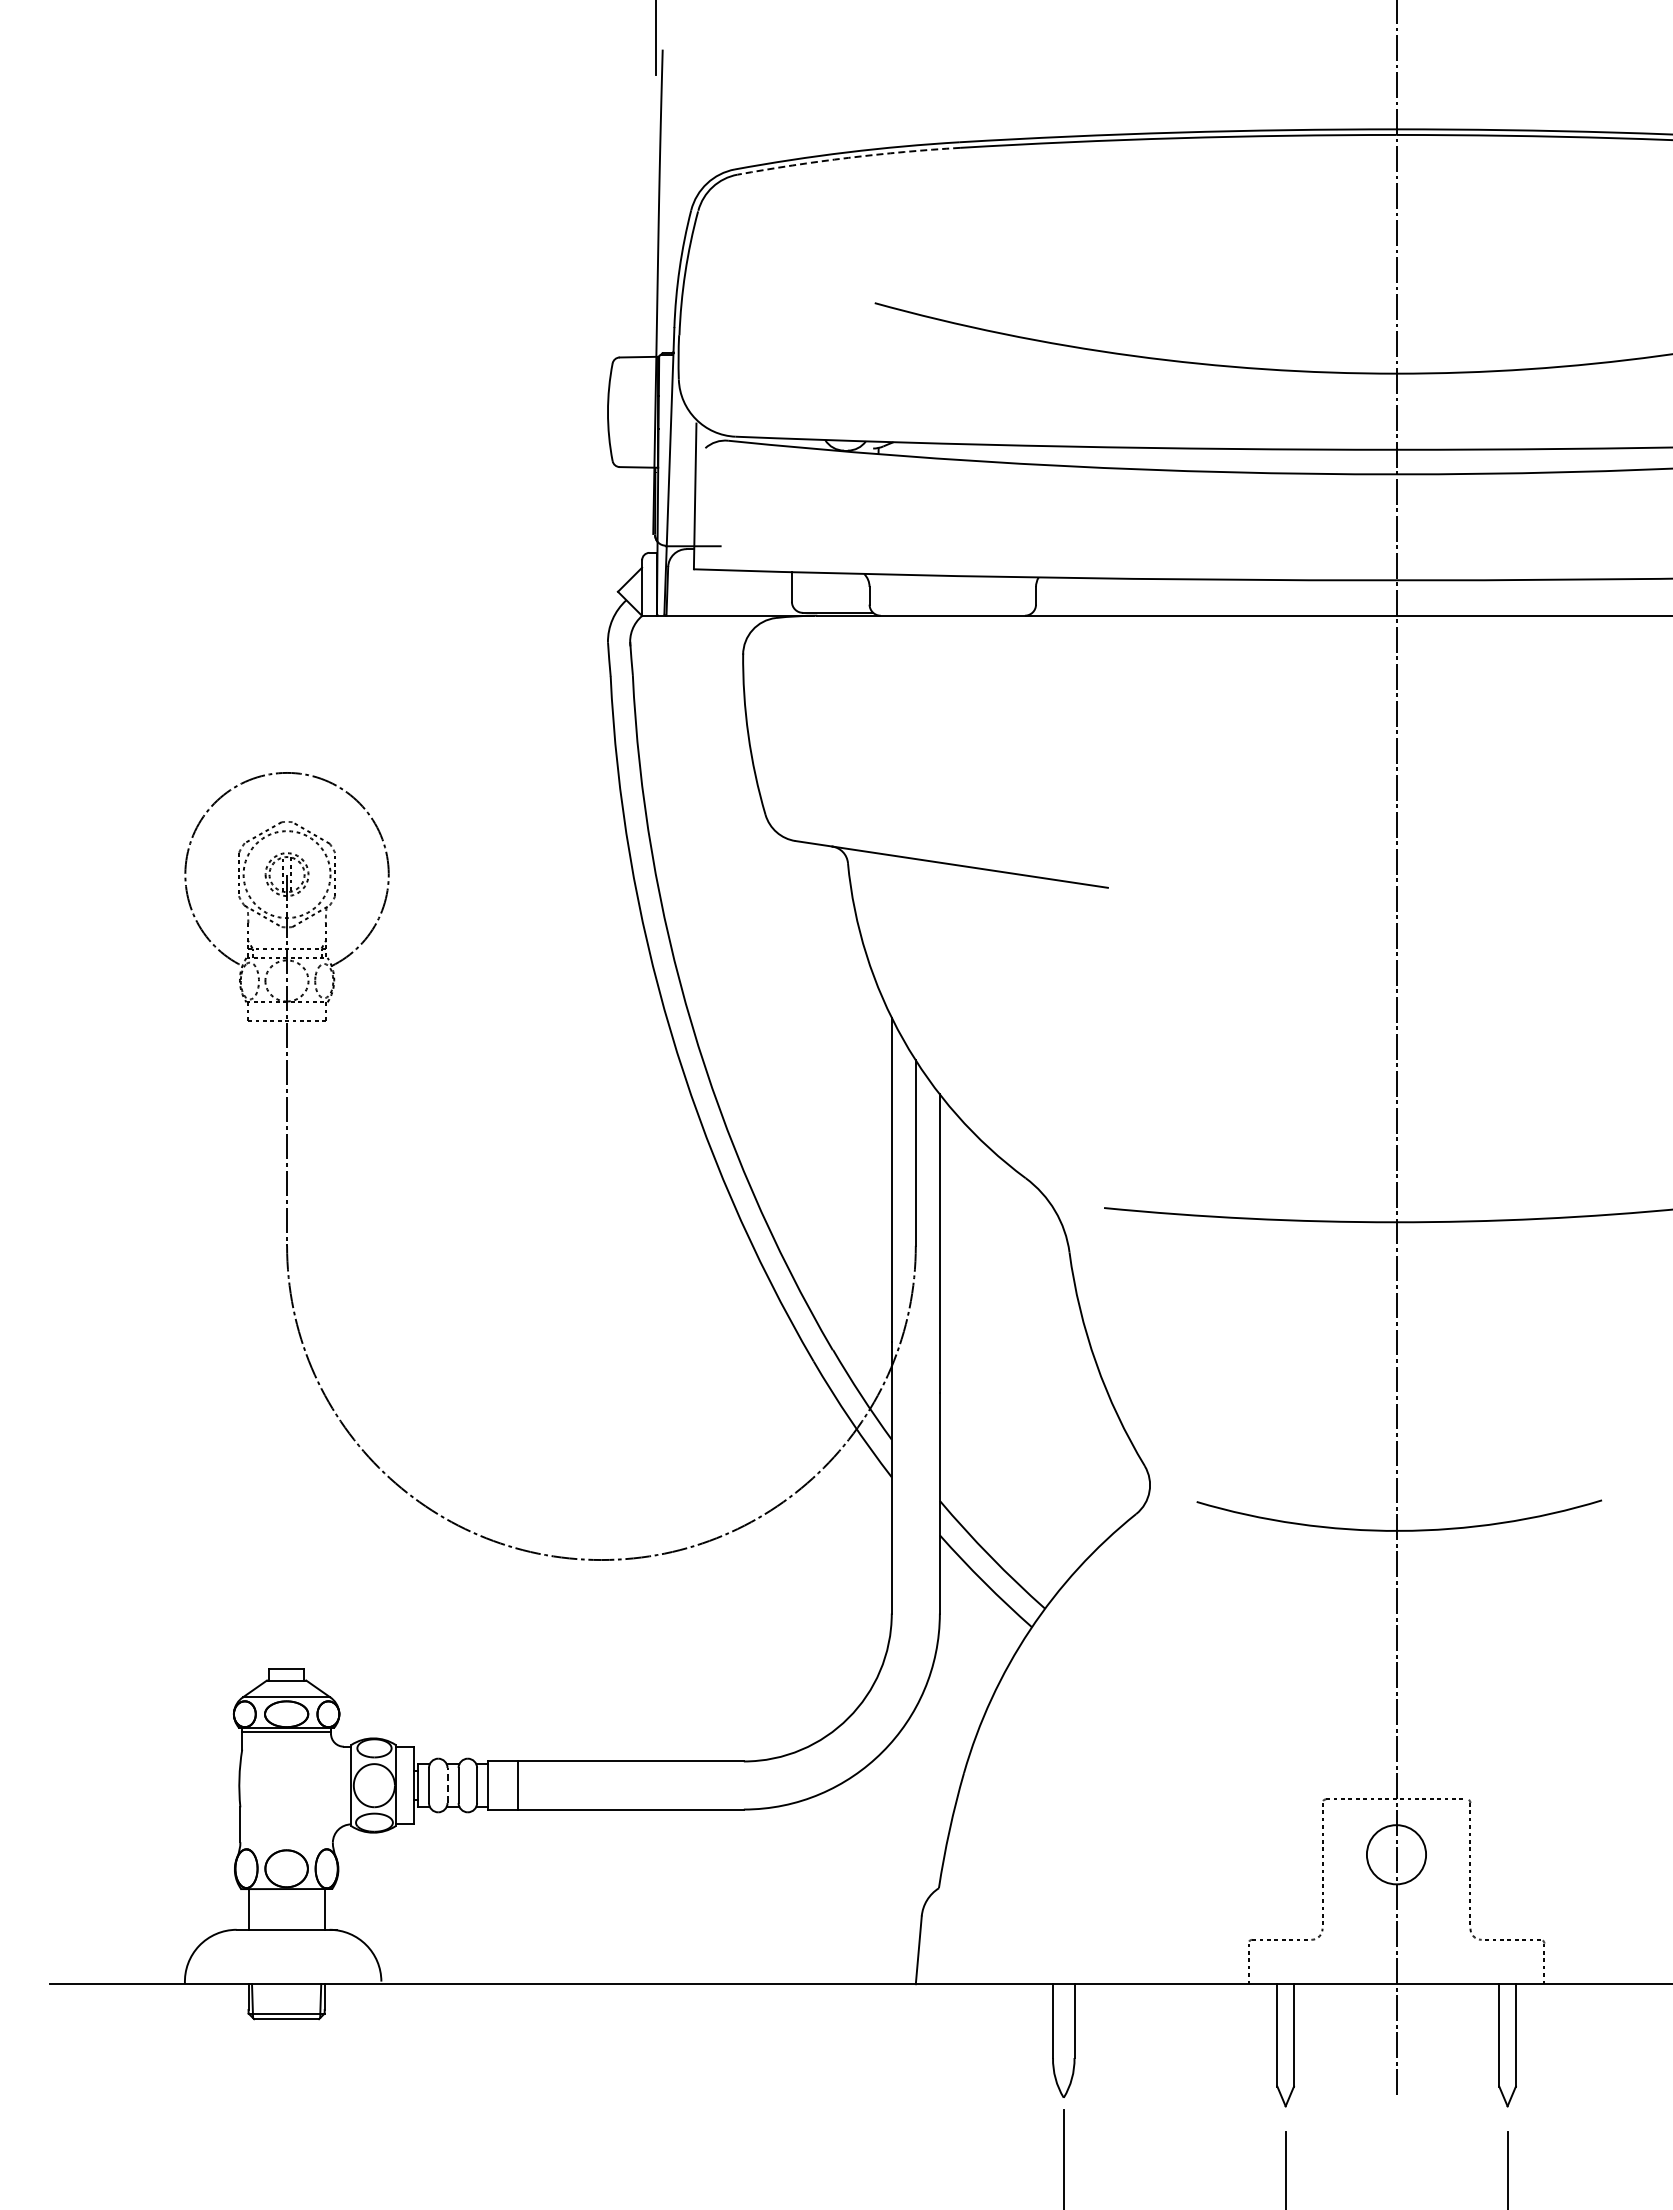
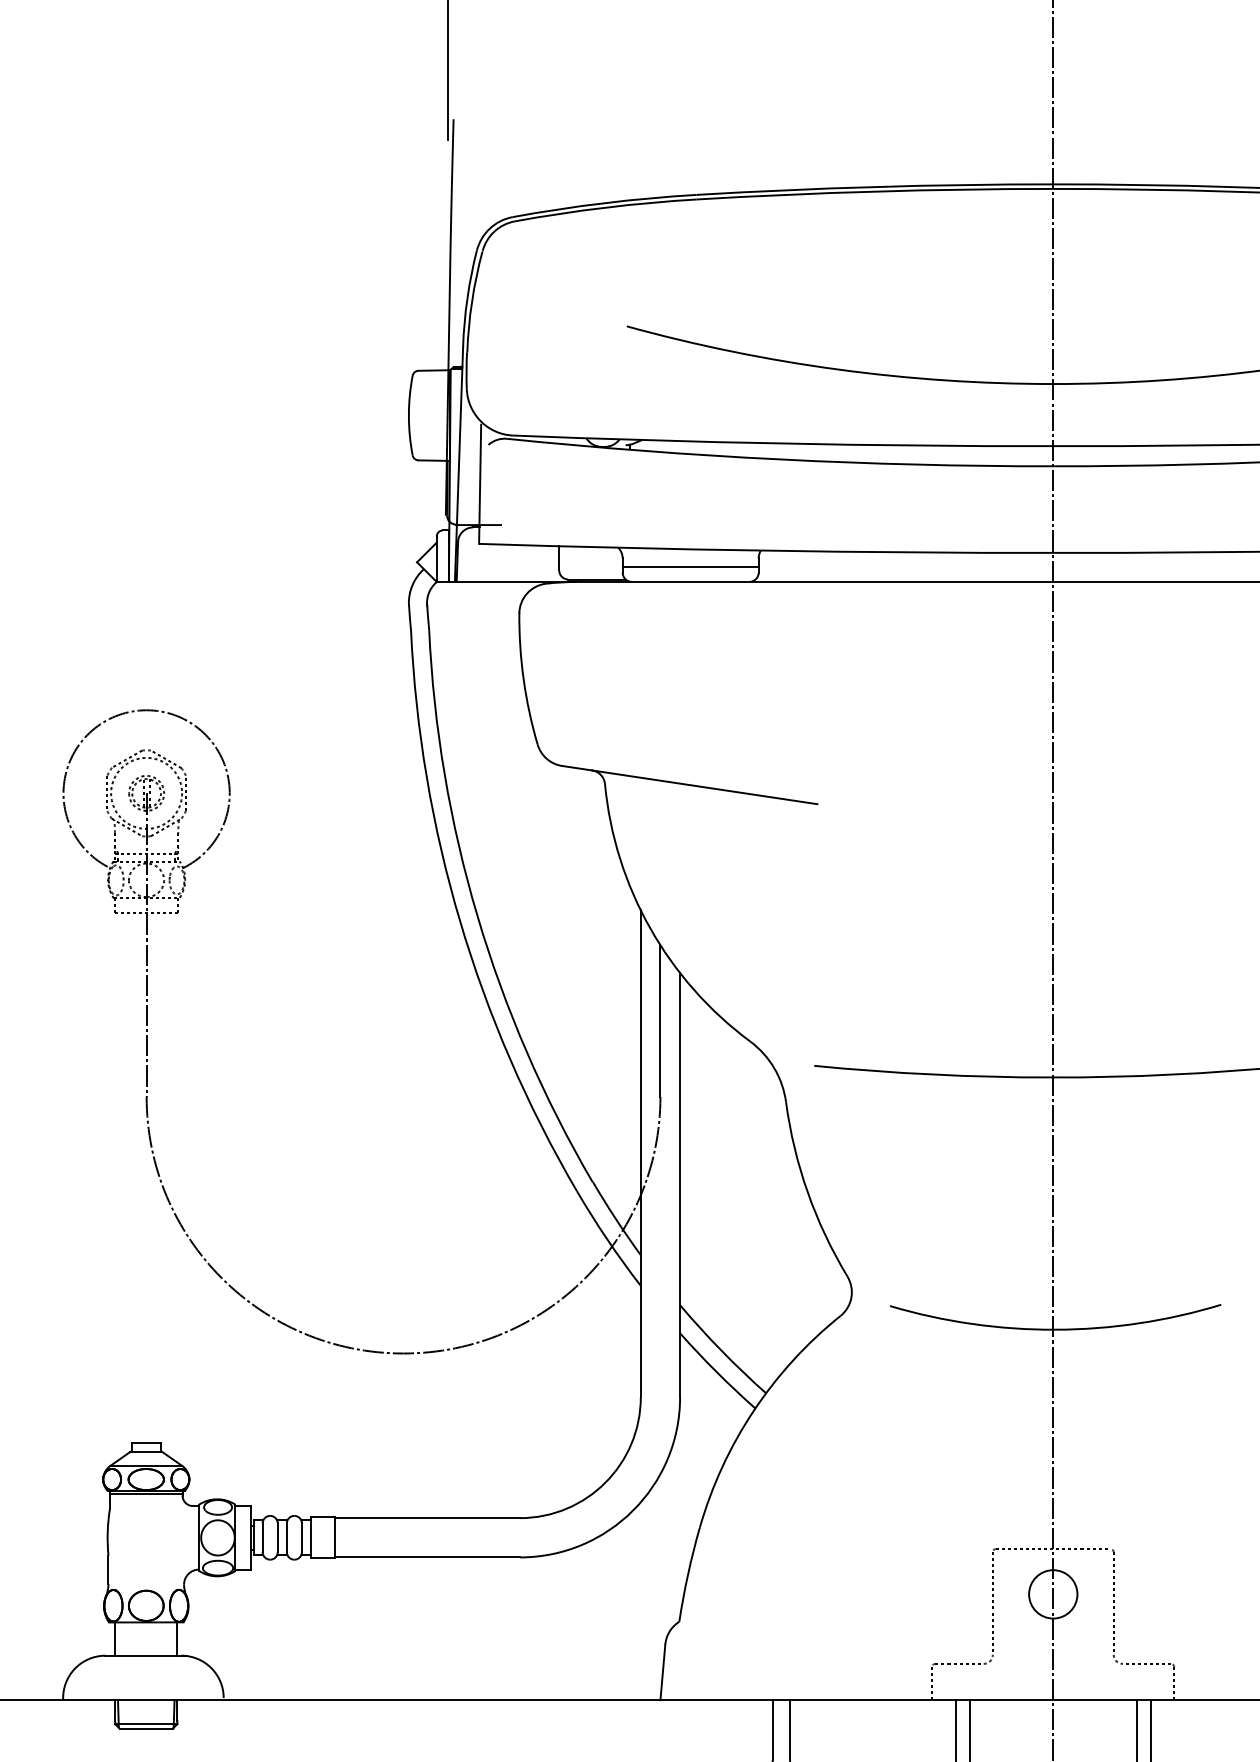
arc: (848, 157) -> (605, 207), dashed -> solid
line: (952, 597) -> (690, 566), added
line: (447, 1785) -> (277, 1537), dashed -> solid

